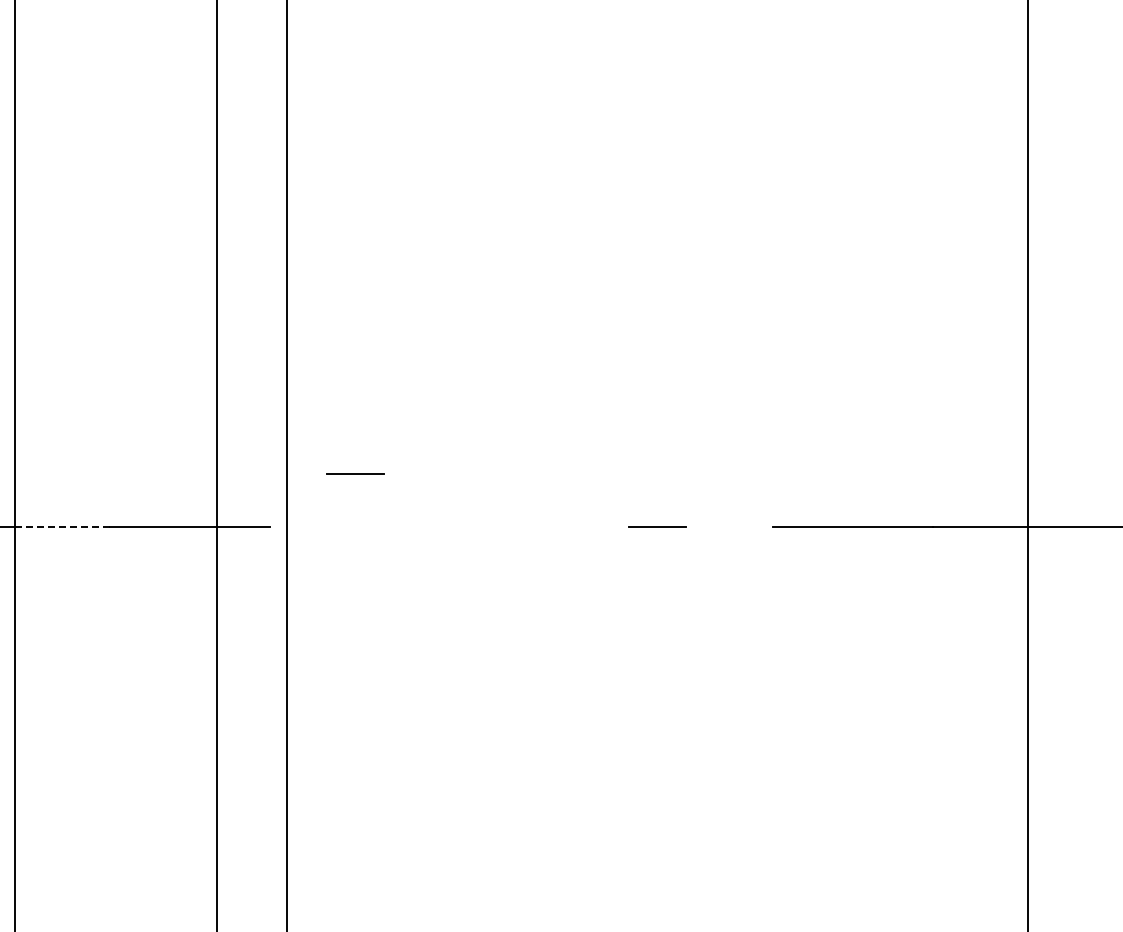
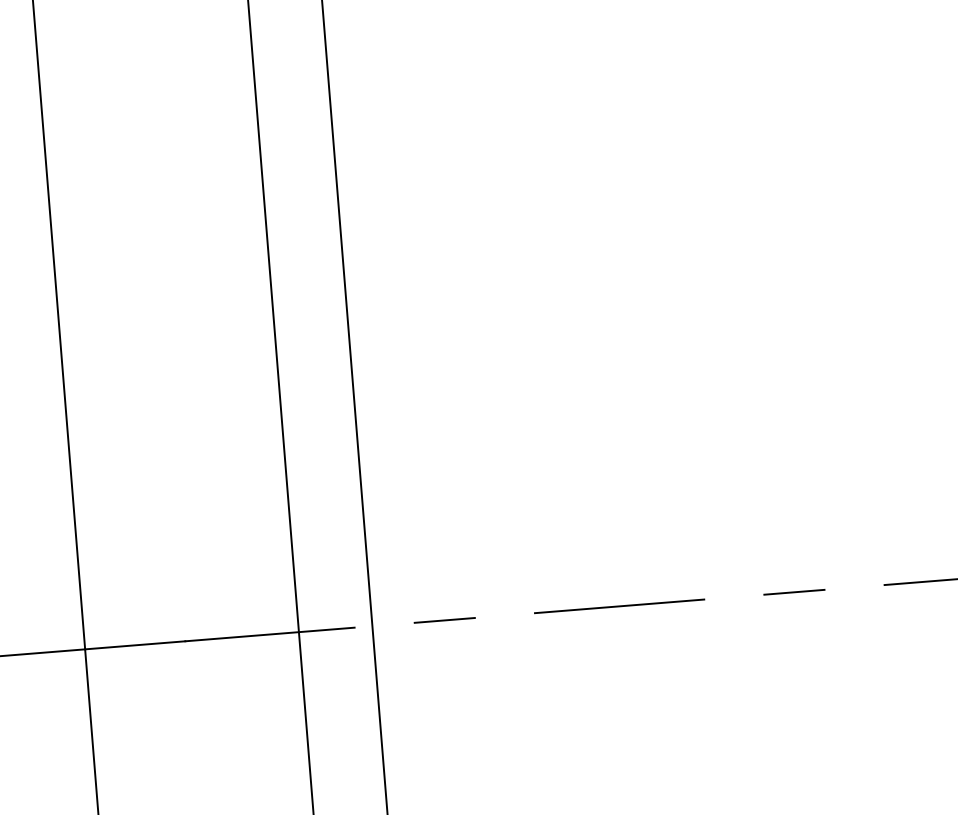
line: (355, 473) -> (444, 619), moved
line: (657, 526) -> (794, 591), moved
line: (62, 527) -> (135, 645), dashed -> solid
line: (521, 527) -> (619, 606), added

